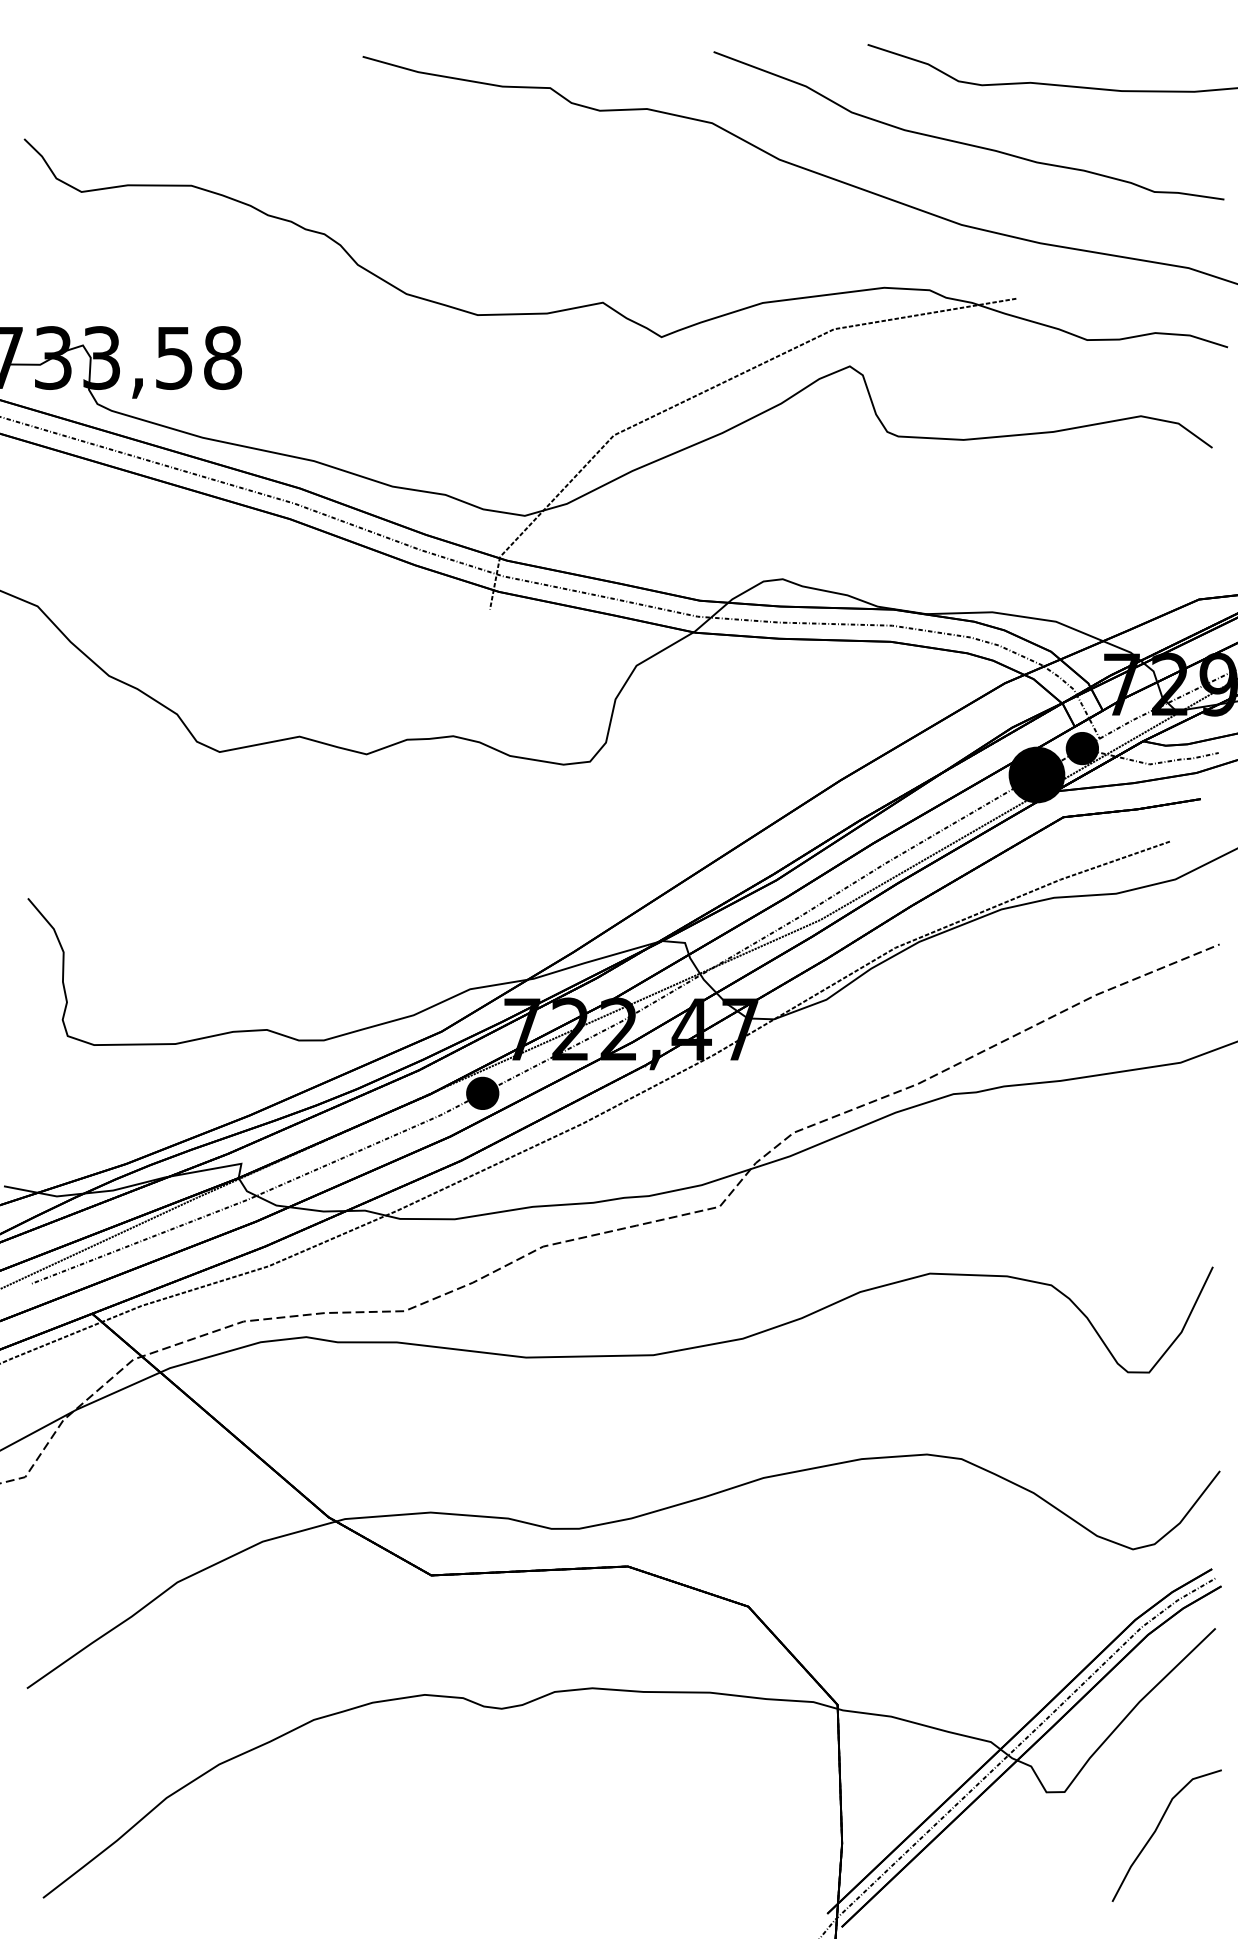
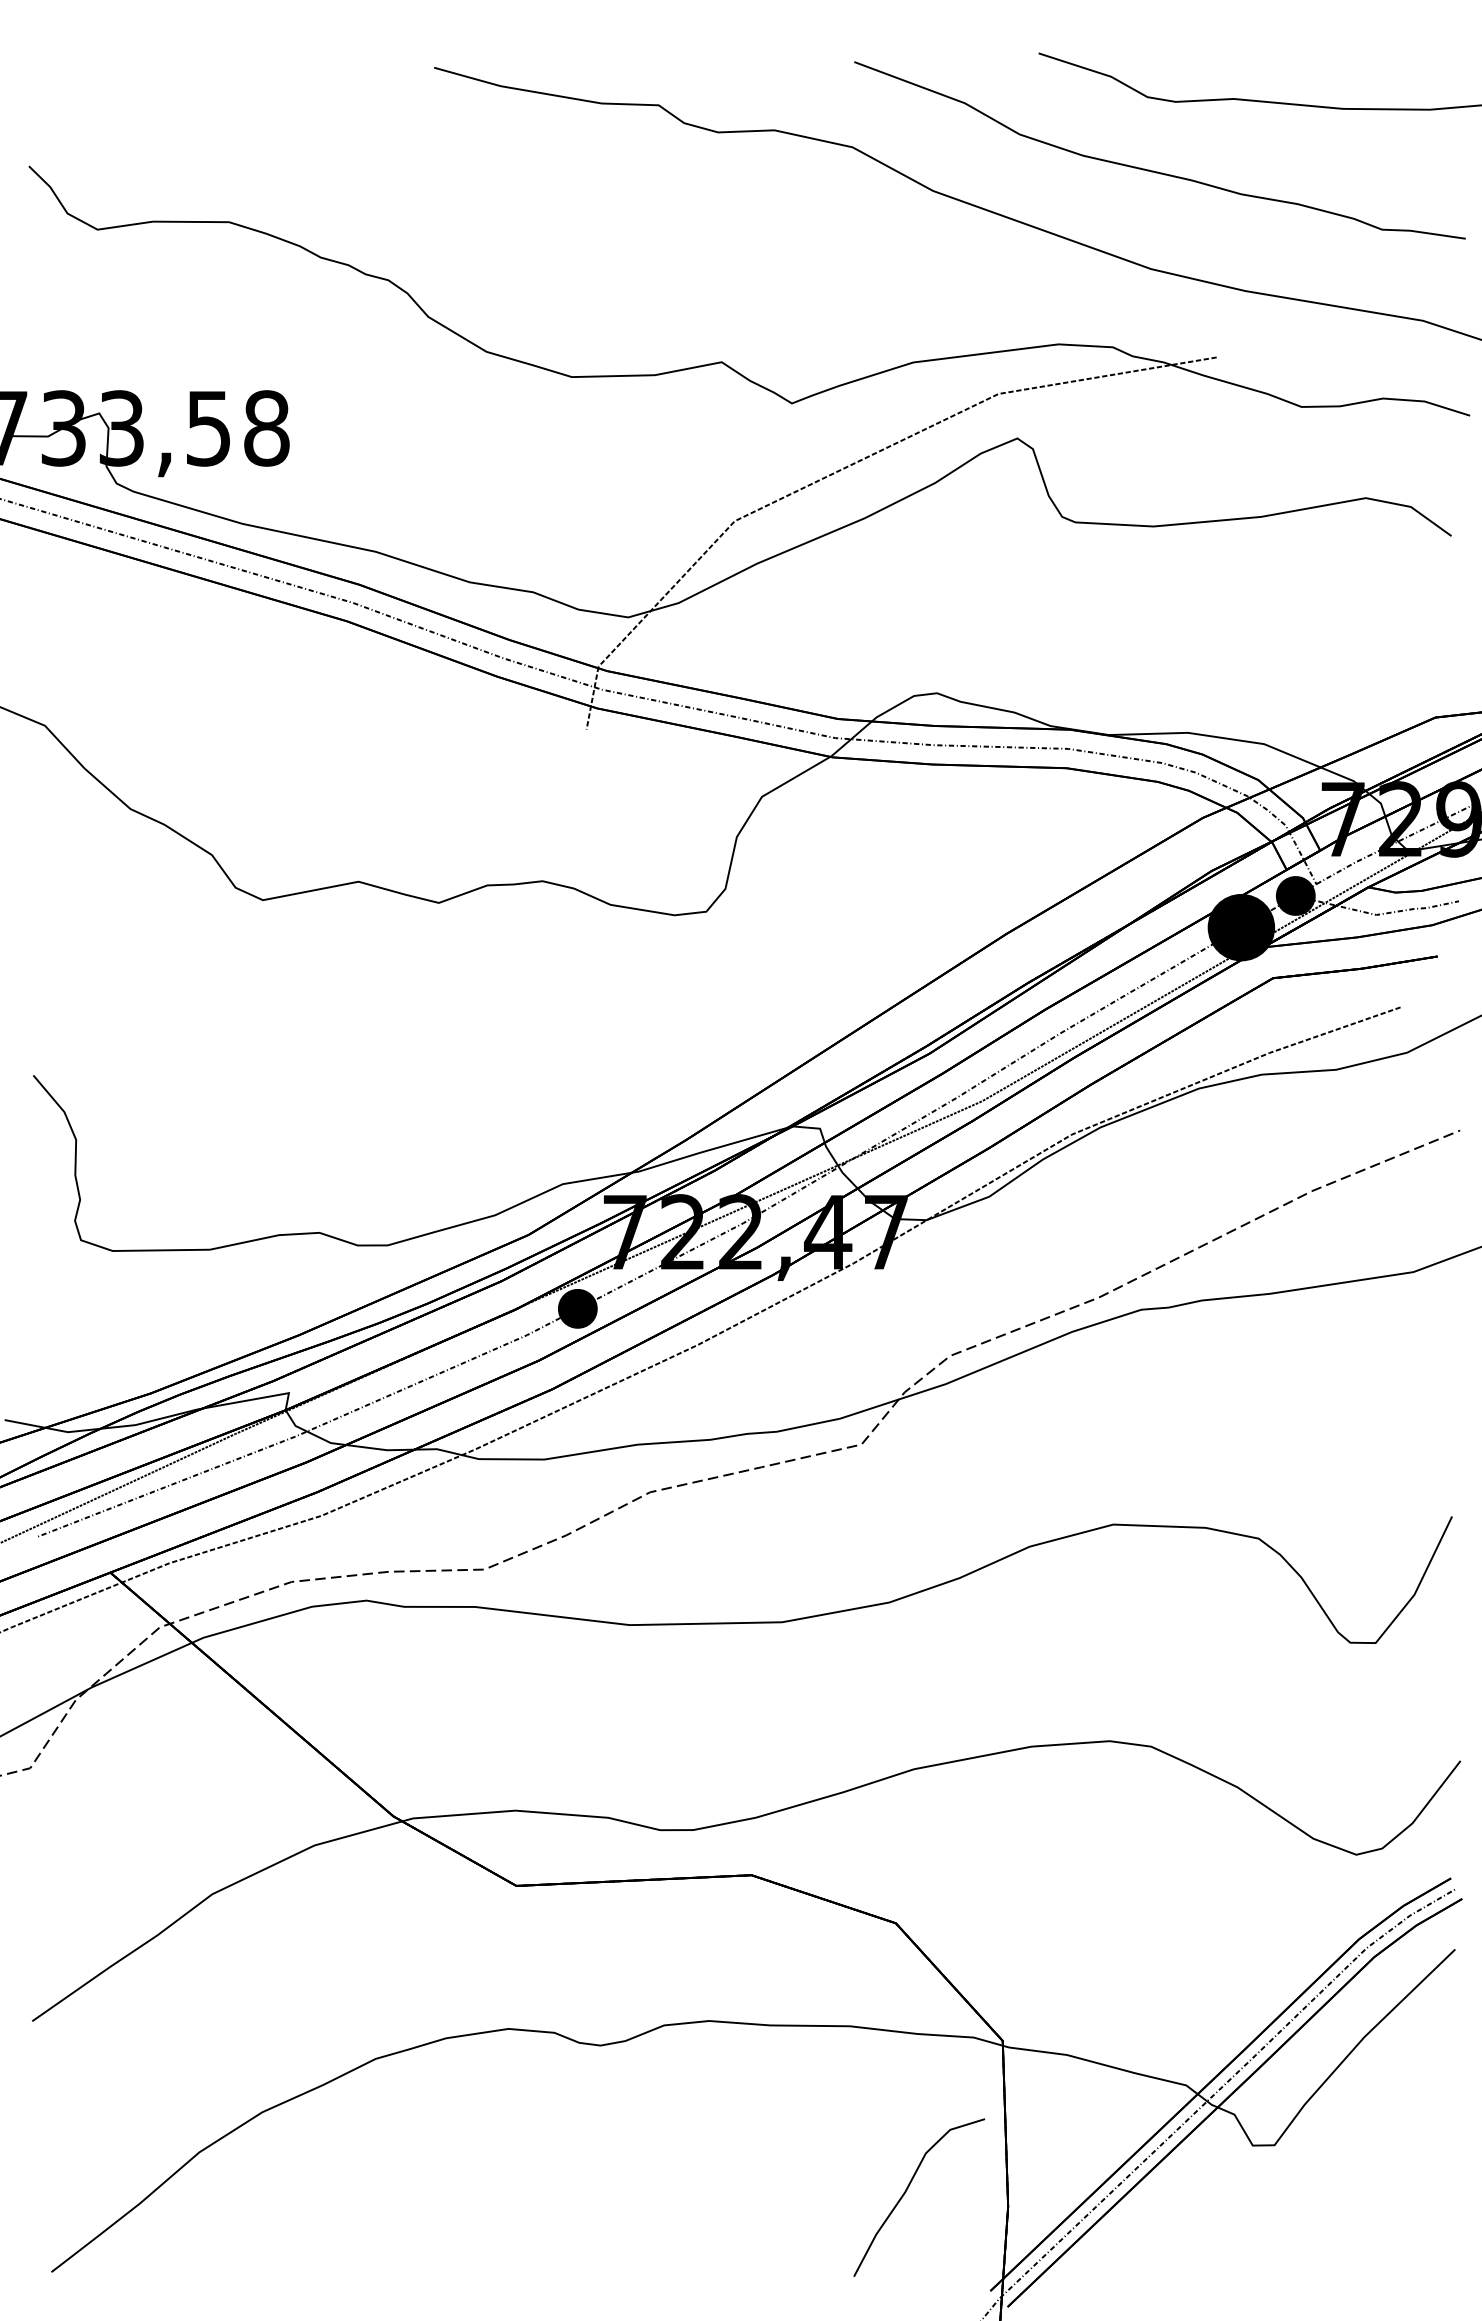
curve: (1156, 1831) -> (906, 2192), moved

